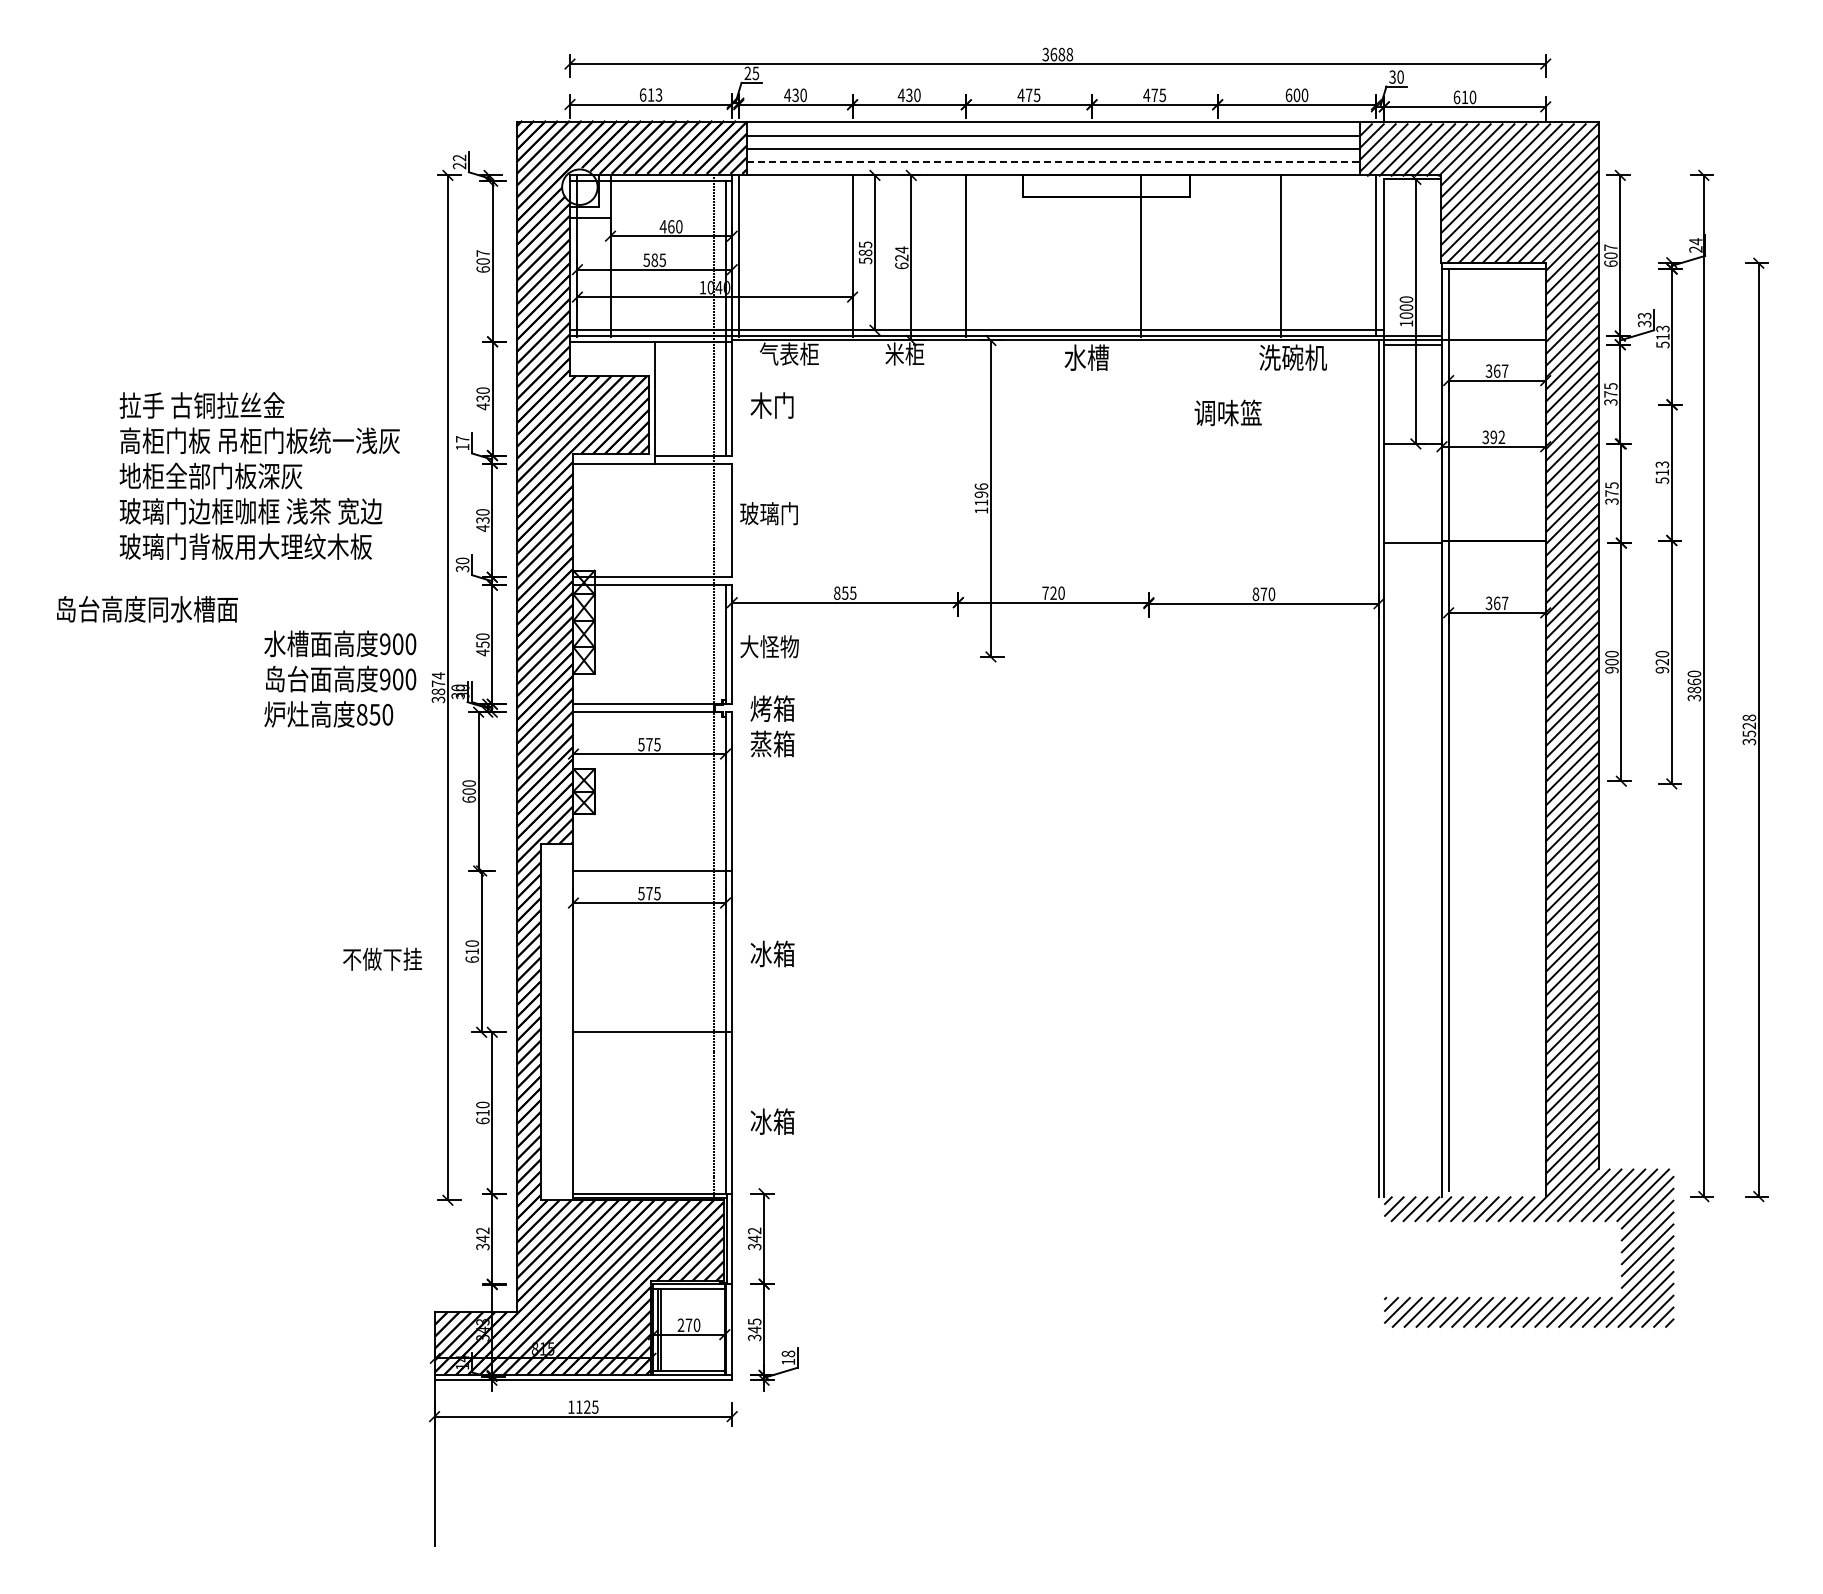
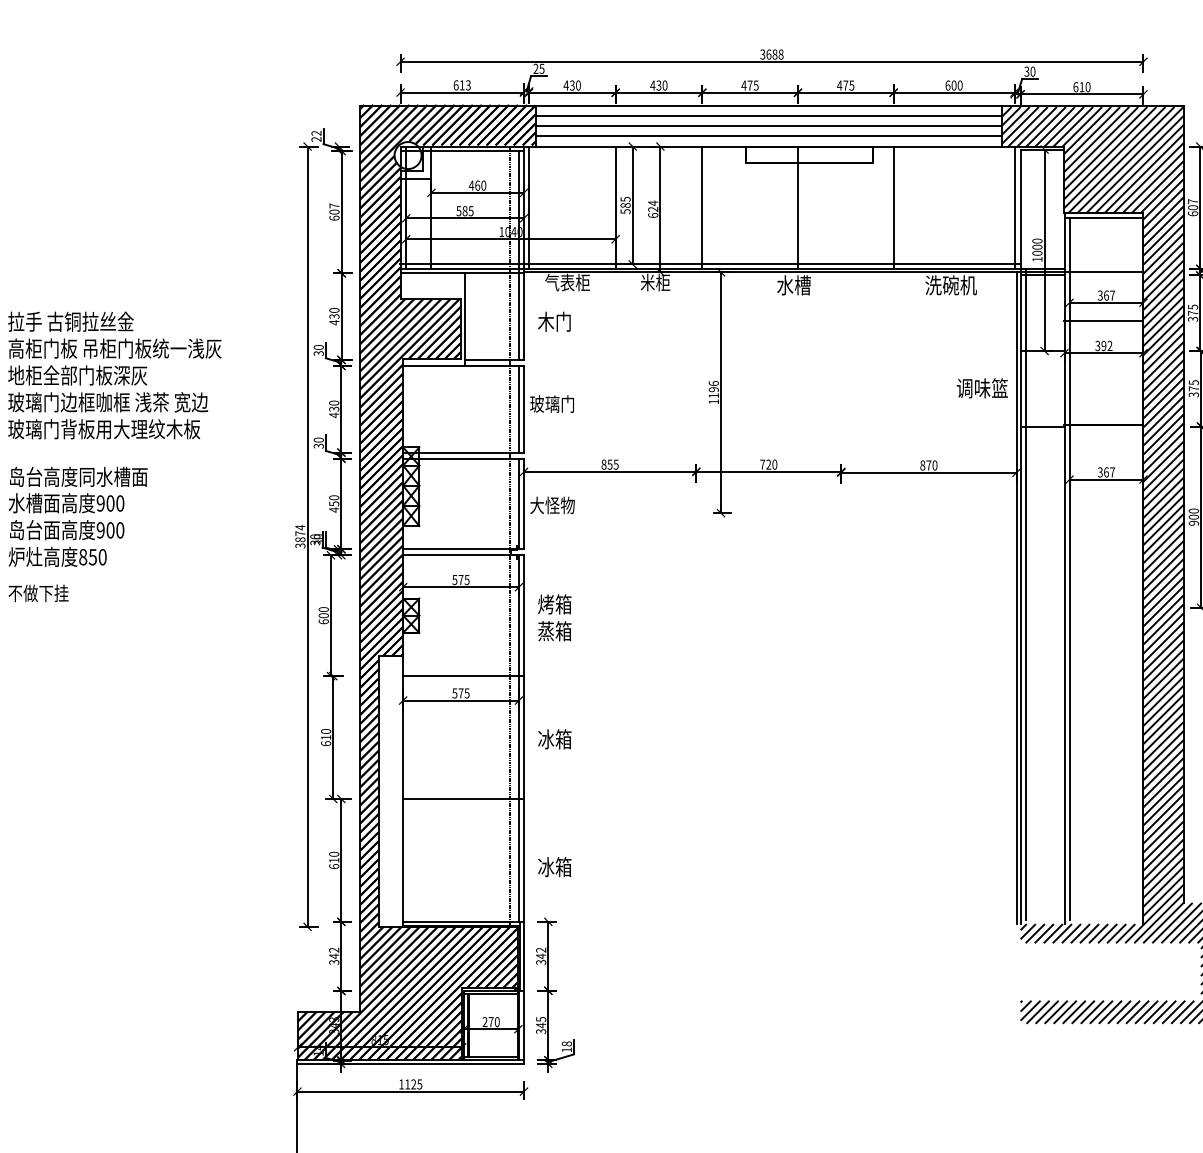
line: (1054, 162) -> (769, 136), dashed -> solid
line: (1141, 255) -> (798, 207), moved
line: (1280, 255) -> (893, 207), moved
line: (1493, 404) -> (1103, 320), added
text: (1227, 412) -> (981, 387), moved
text: (462, 443) -> (318, 350), 17 -> 30
text: (259, 475) -> (114, 375), moved
line: (725, 520) -> (518, 409), added
text: (340, 678) -> (66, 529), moved
text: (772, 726) -> (554, 617), moved
line: (1390, 763) -> (1025, 594), added
text: (382, 958) -> (38, 592), moved

